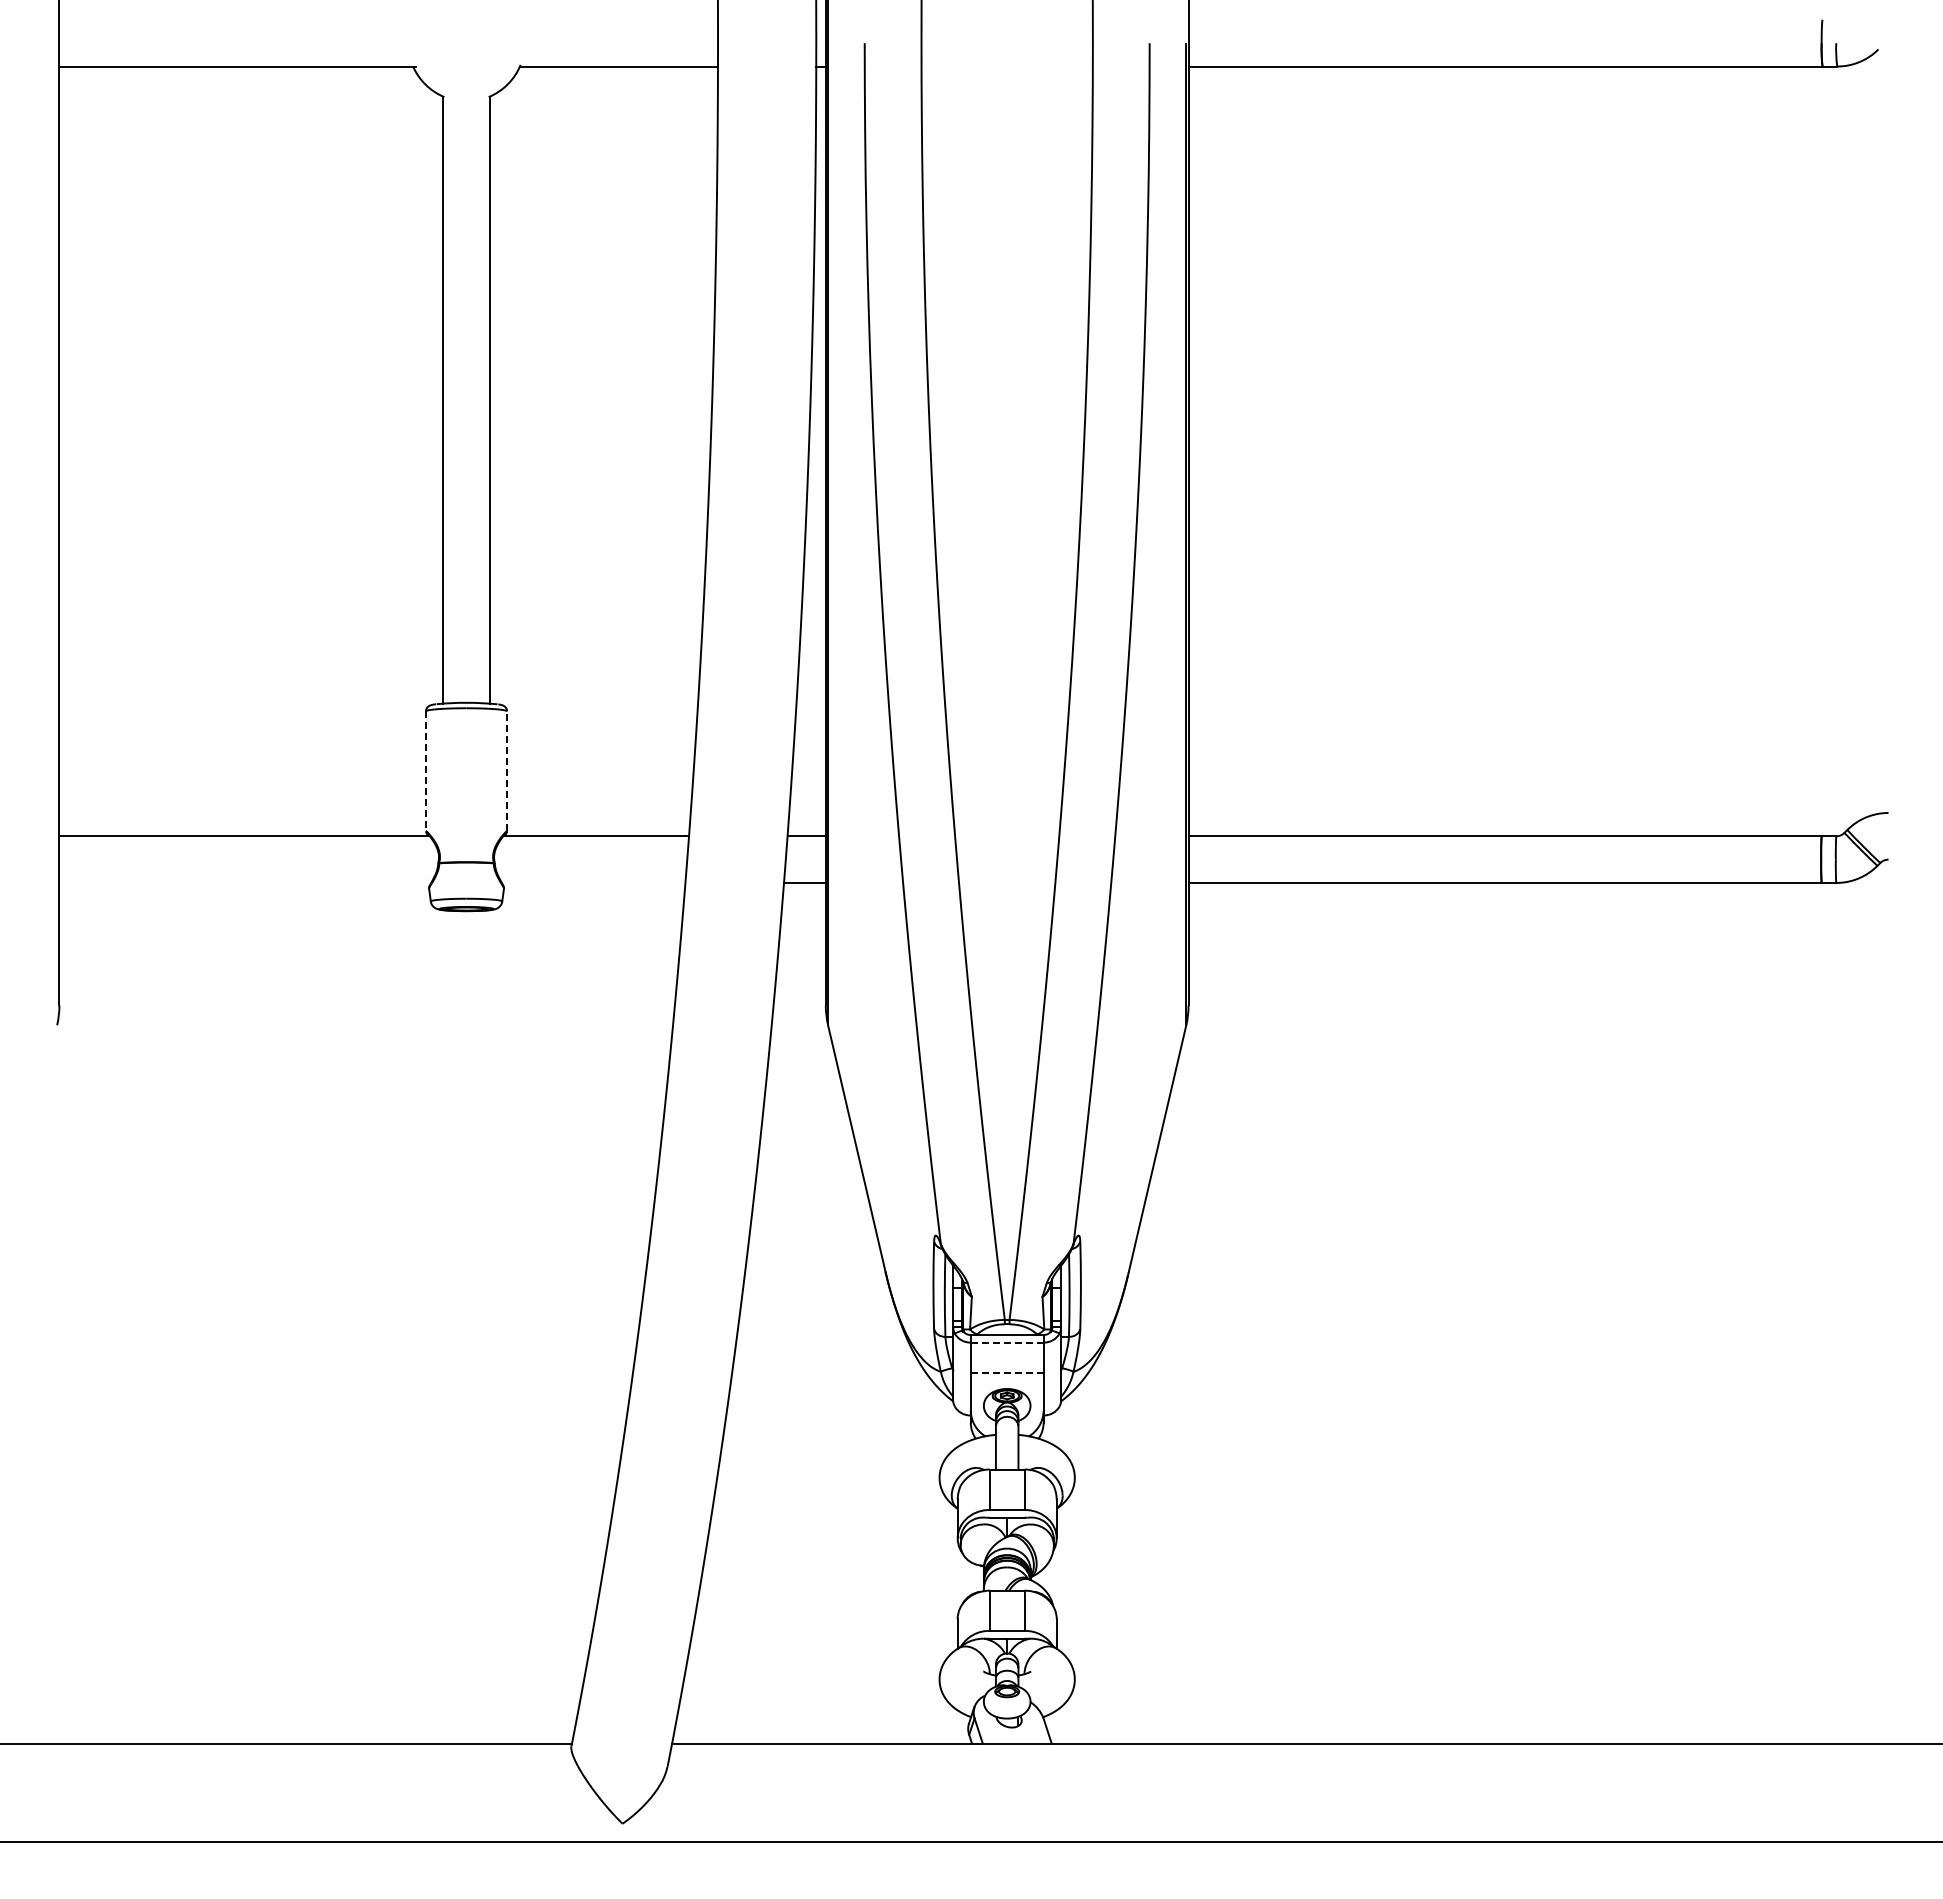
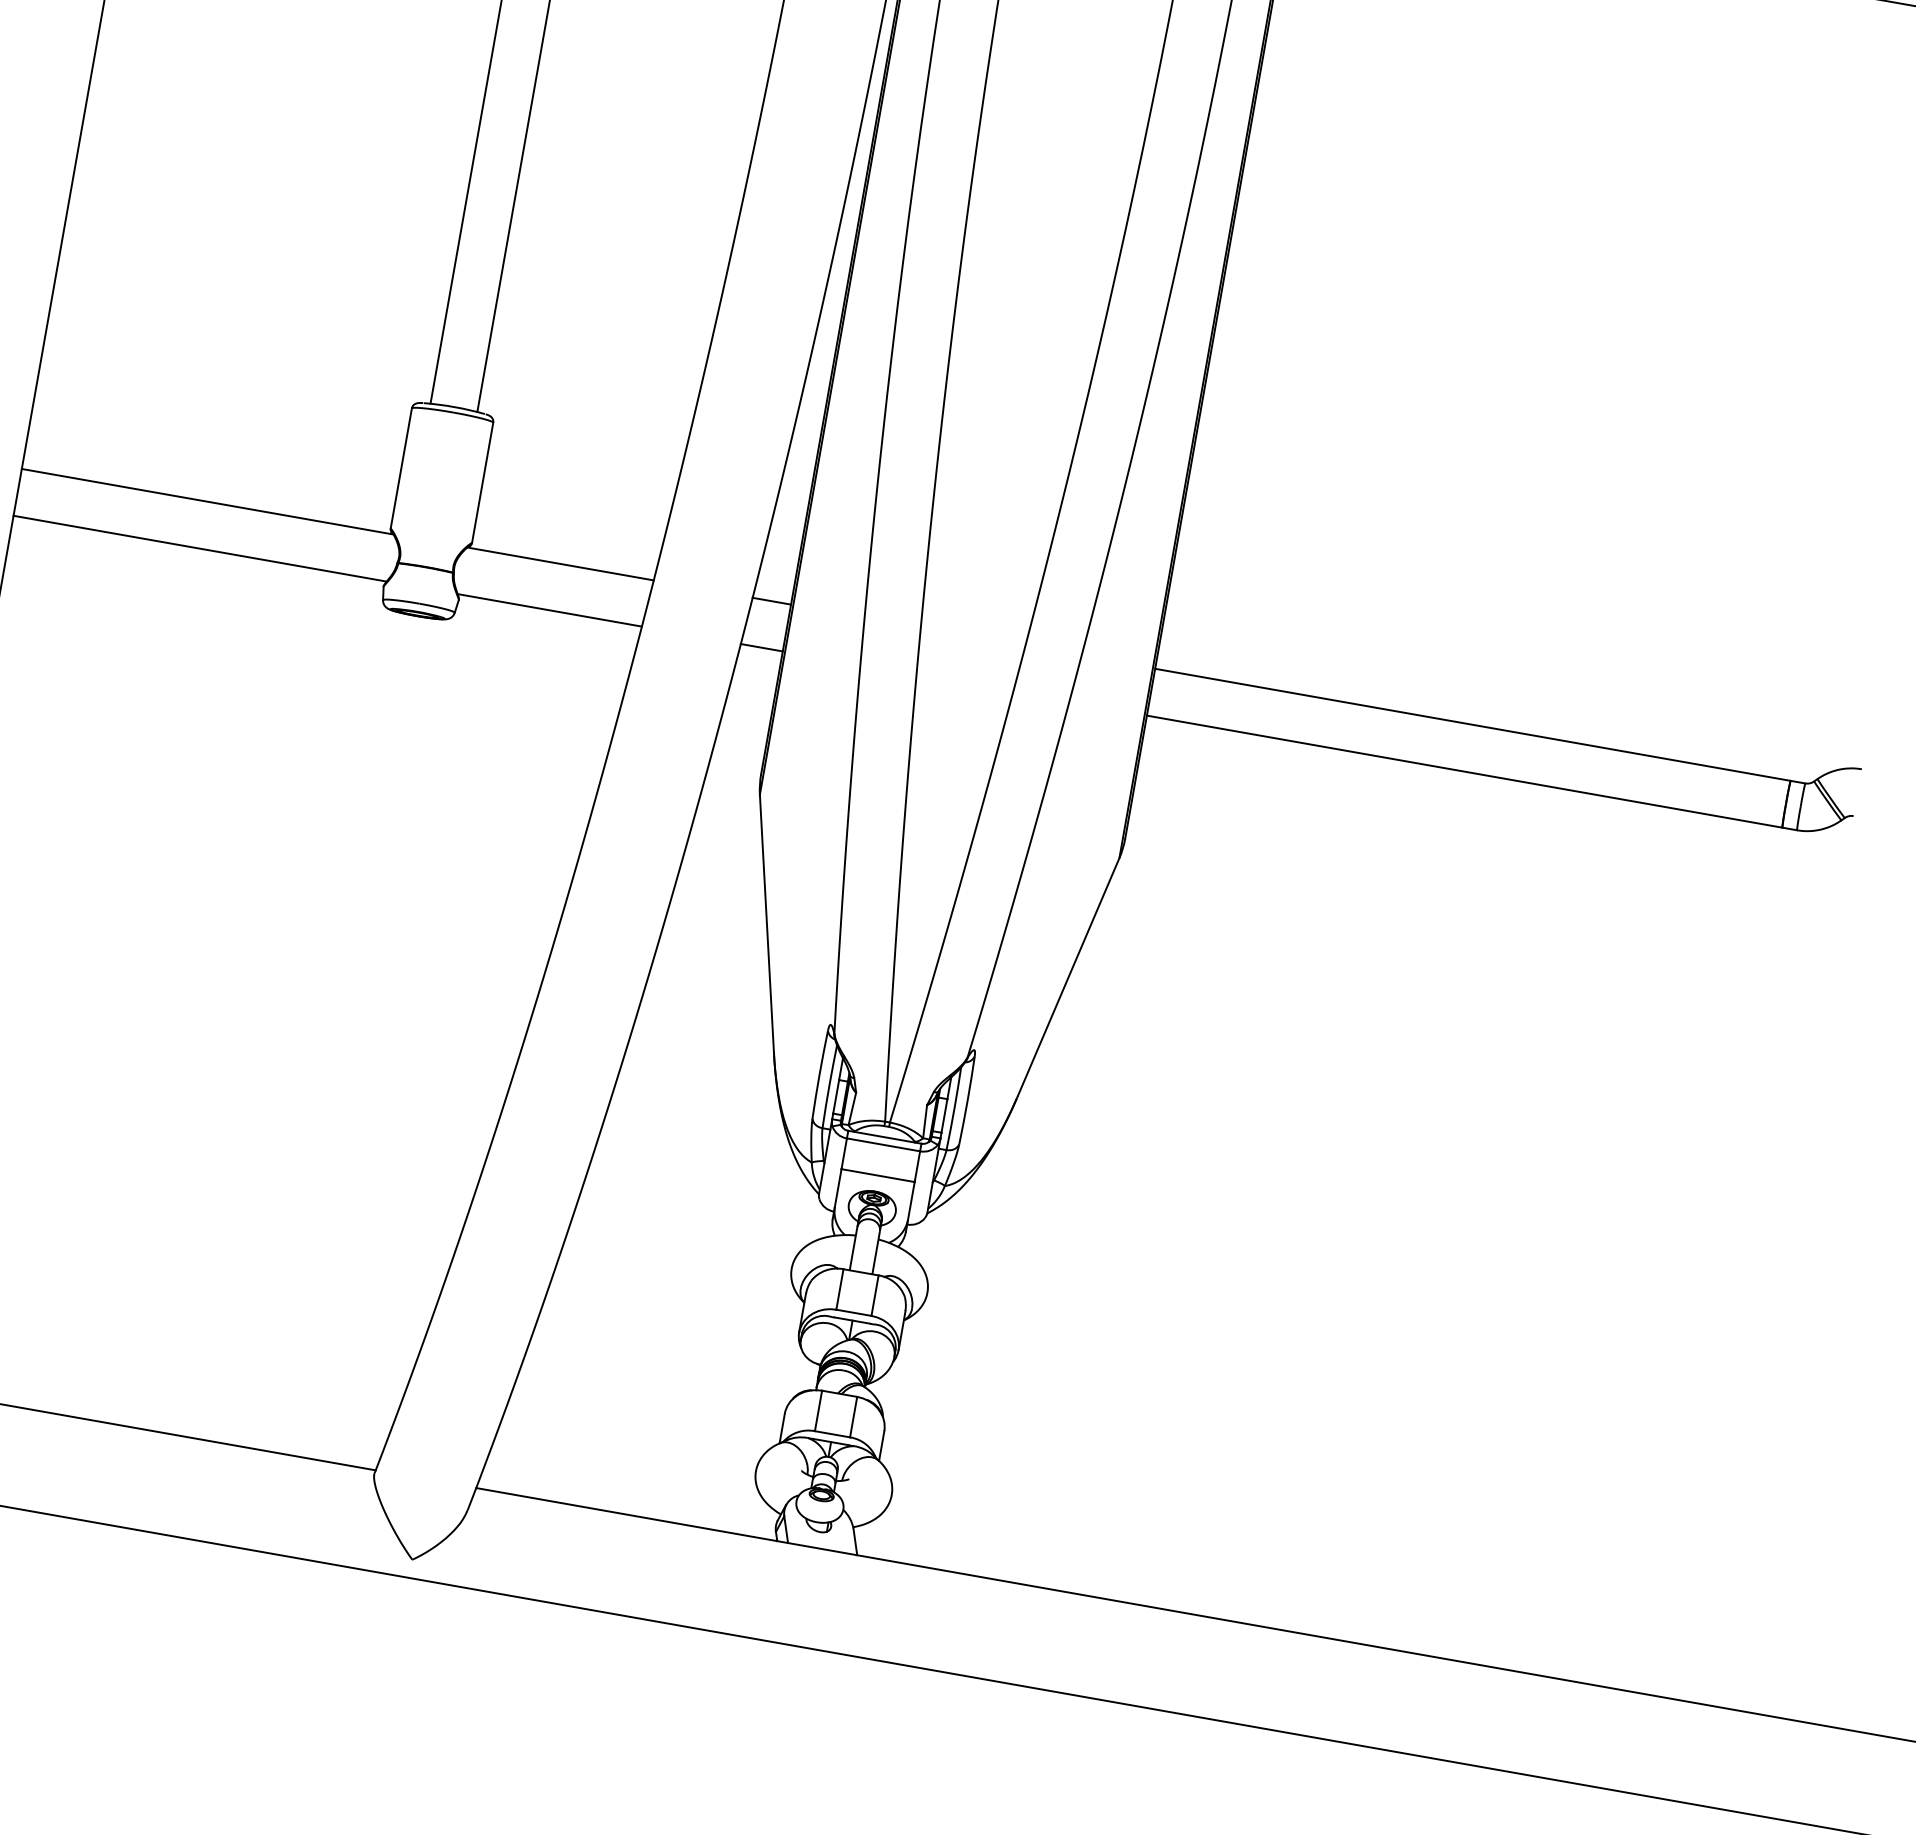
line: (426, 771) -> (401, 468), dashed -> solid
line: (507, 771) -> (483, 483), dashed -> solid
line: (245, 882) -> (200, 548), added
line: (593, 882) -> (549, 609), added
line: (1006, 1342) -> (882, 1144), dashed -> solid
line: (1007, 1373) -> (878, 1175), dashed -> solid

